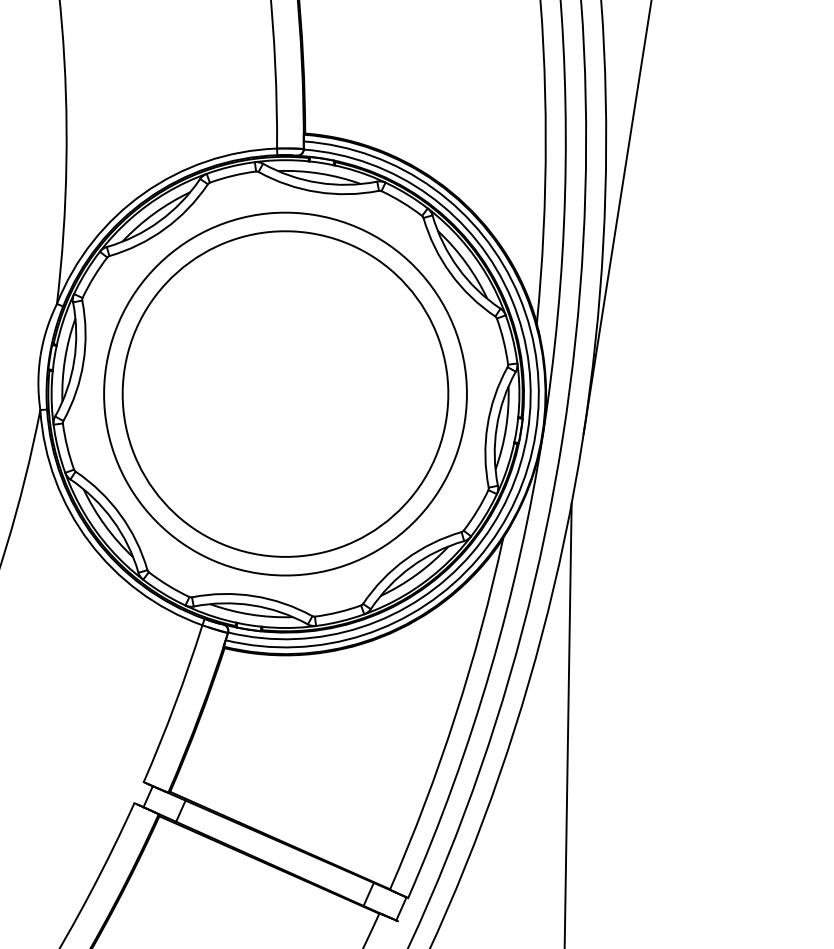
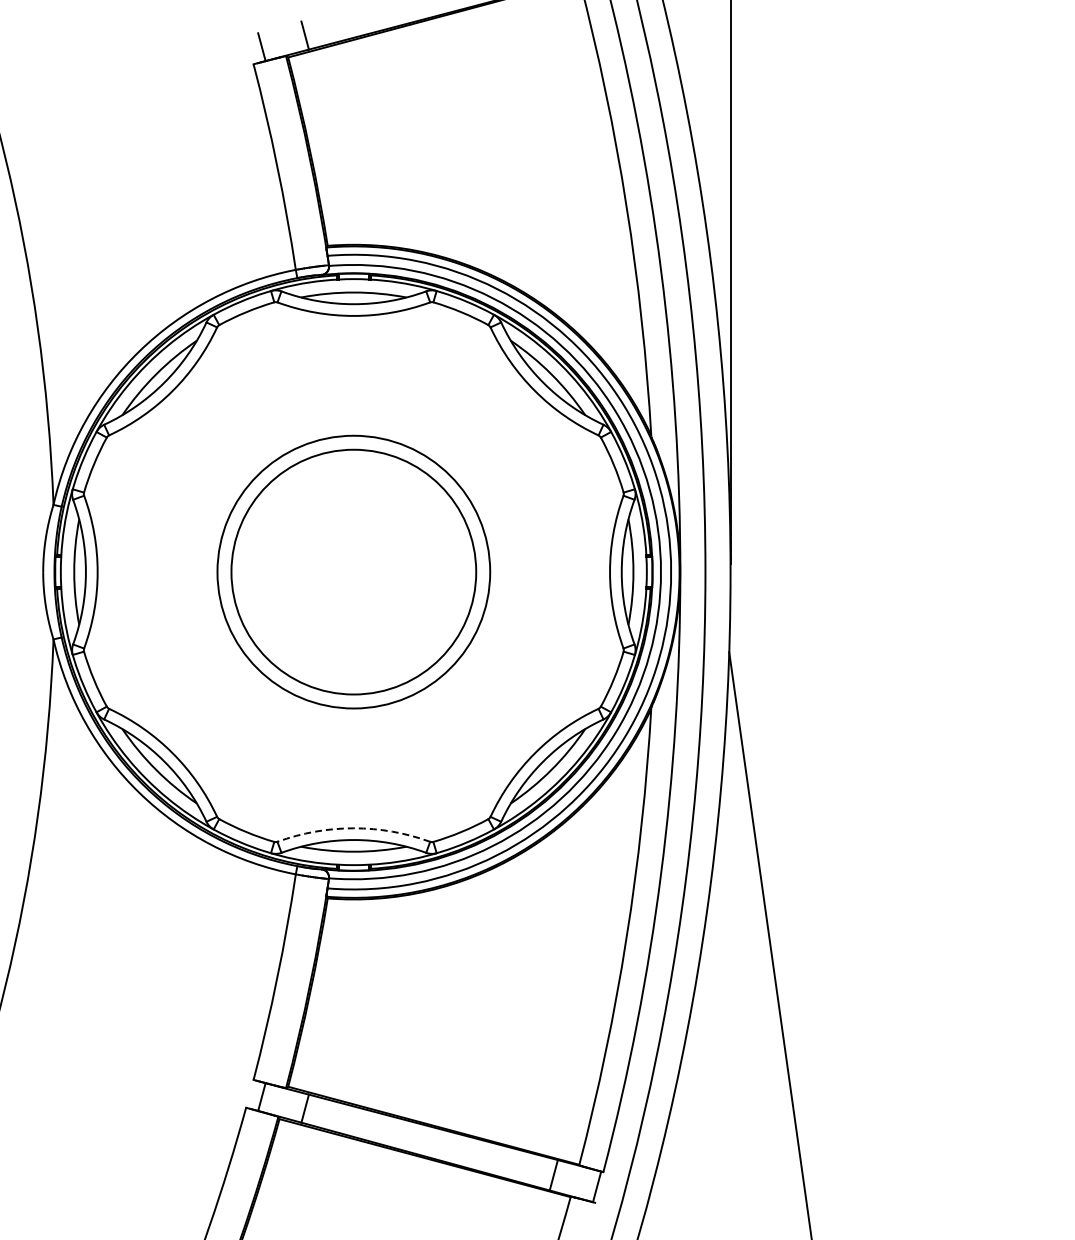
circle: (285, 393) -> (353, 571), size x0.6
circle: (285, 394) -> (353, 572), size x0.6
arc: (253, 596) -> (353, 828), solid -> dashed

